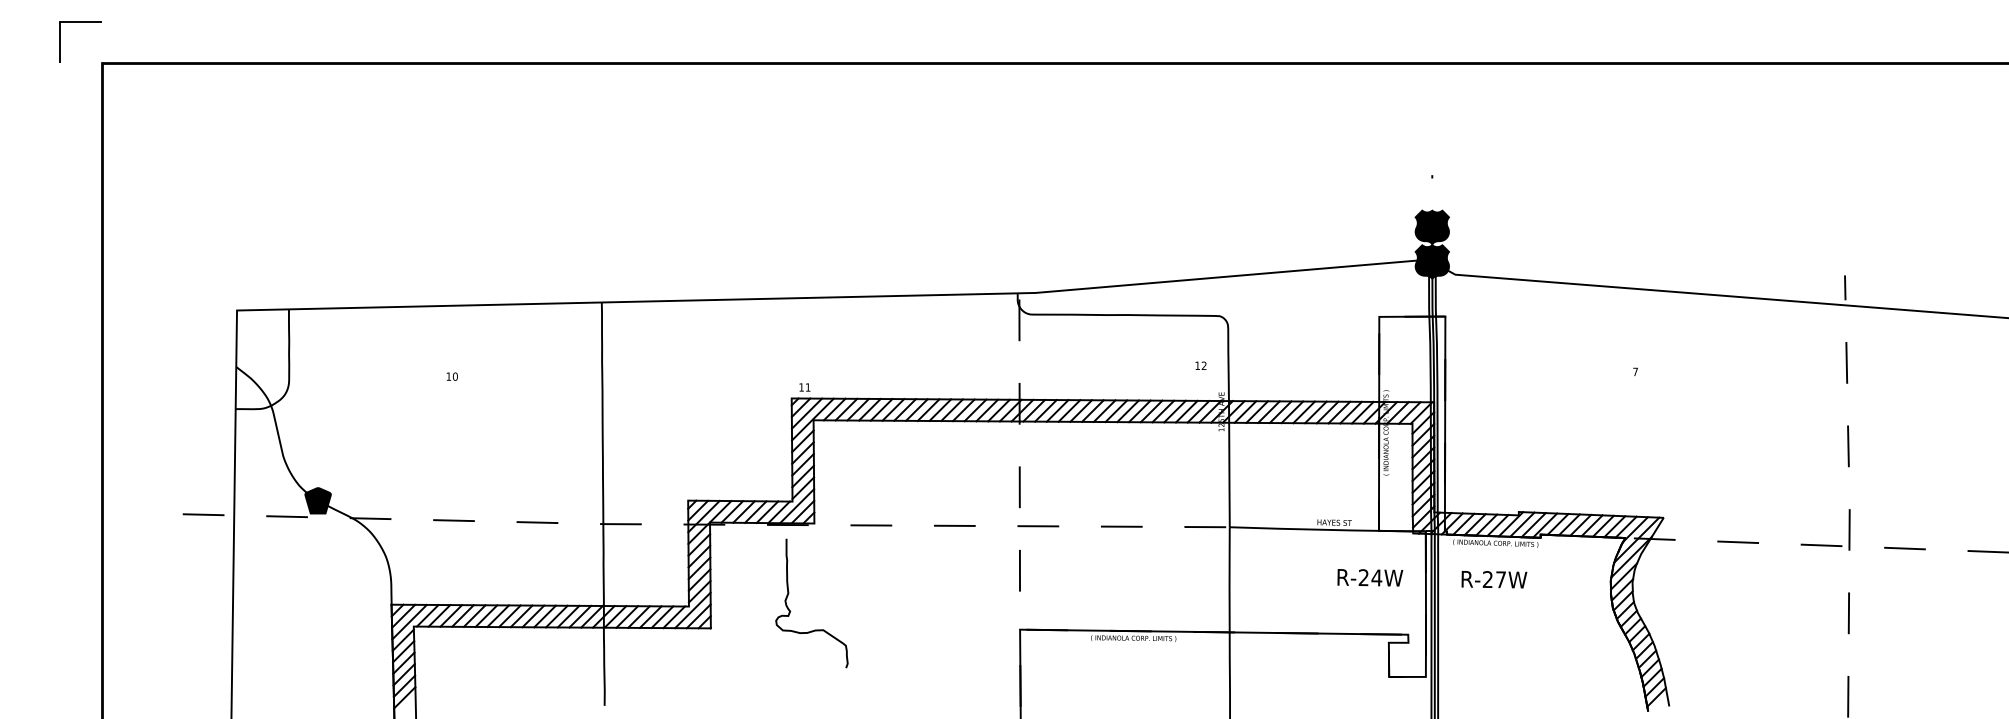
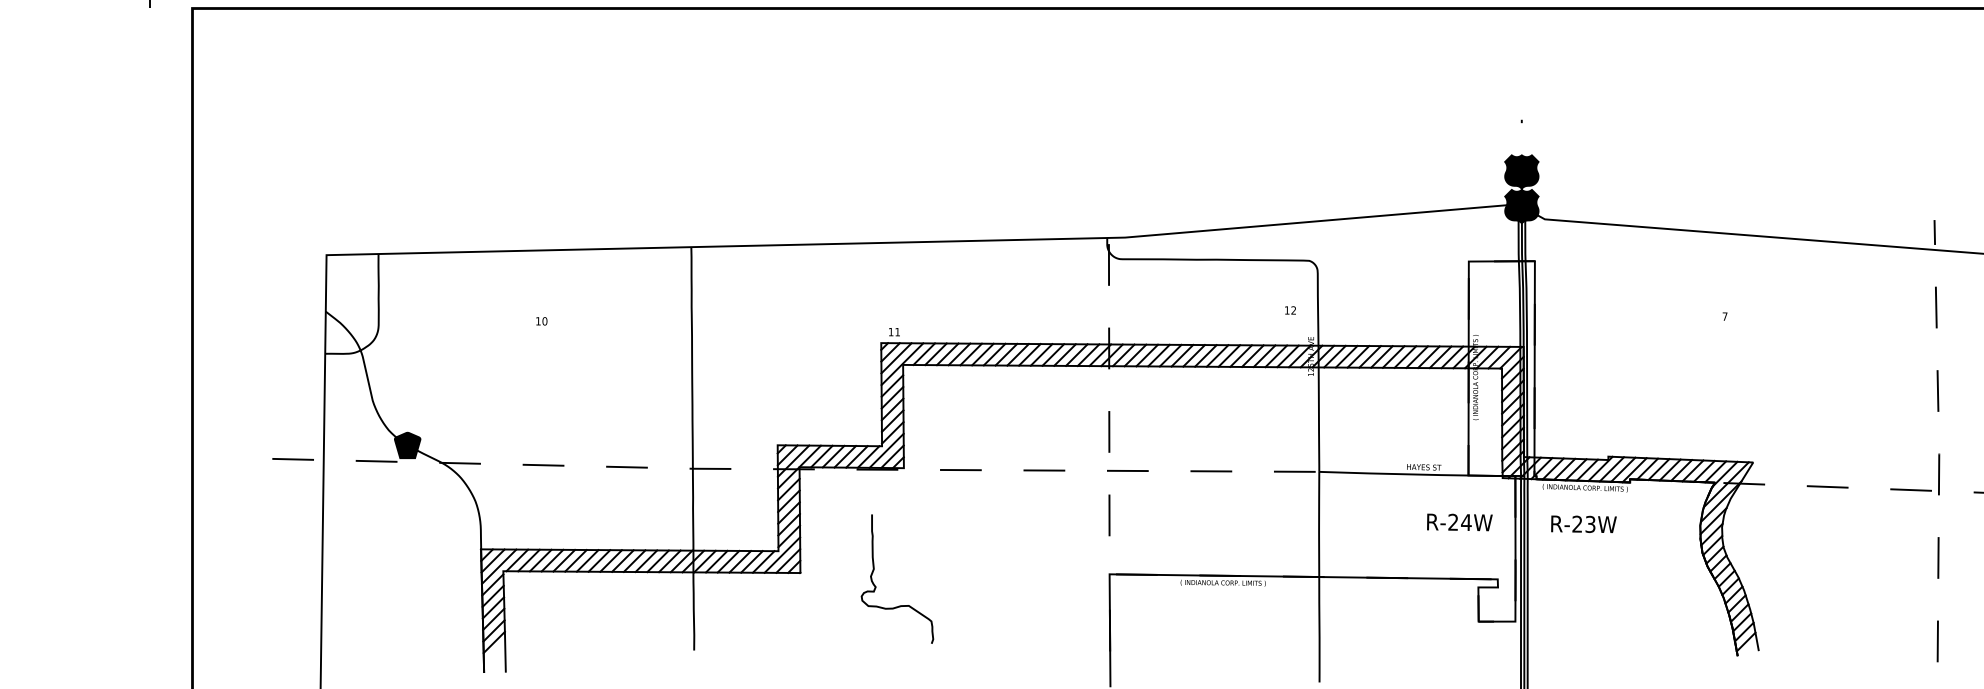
text: (1500, 579) -> (1590, 524), R-27W -> R-23W
curve: (791, 611) -> (877, 587), moved

